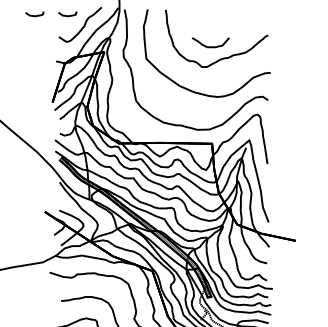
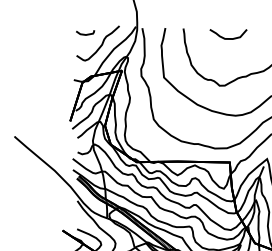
curve: (34, 15) -> (52, 34), removed
curve: (210, 46) -> (228, 38), moved

